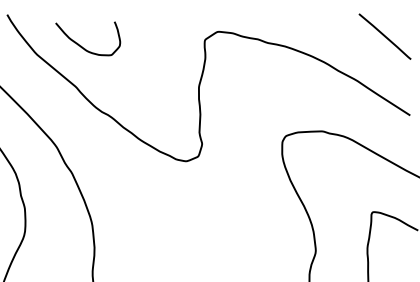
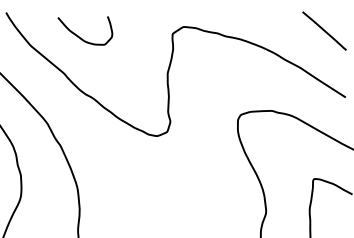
curve: (83, 46) -> (81, 37), moved

